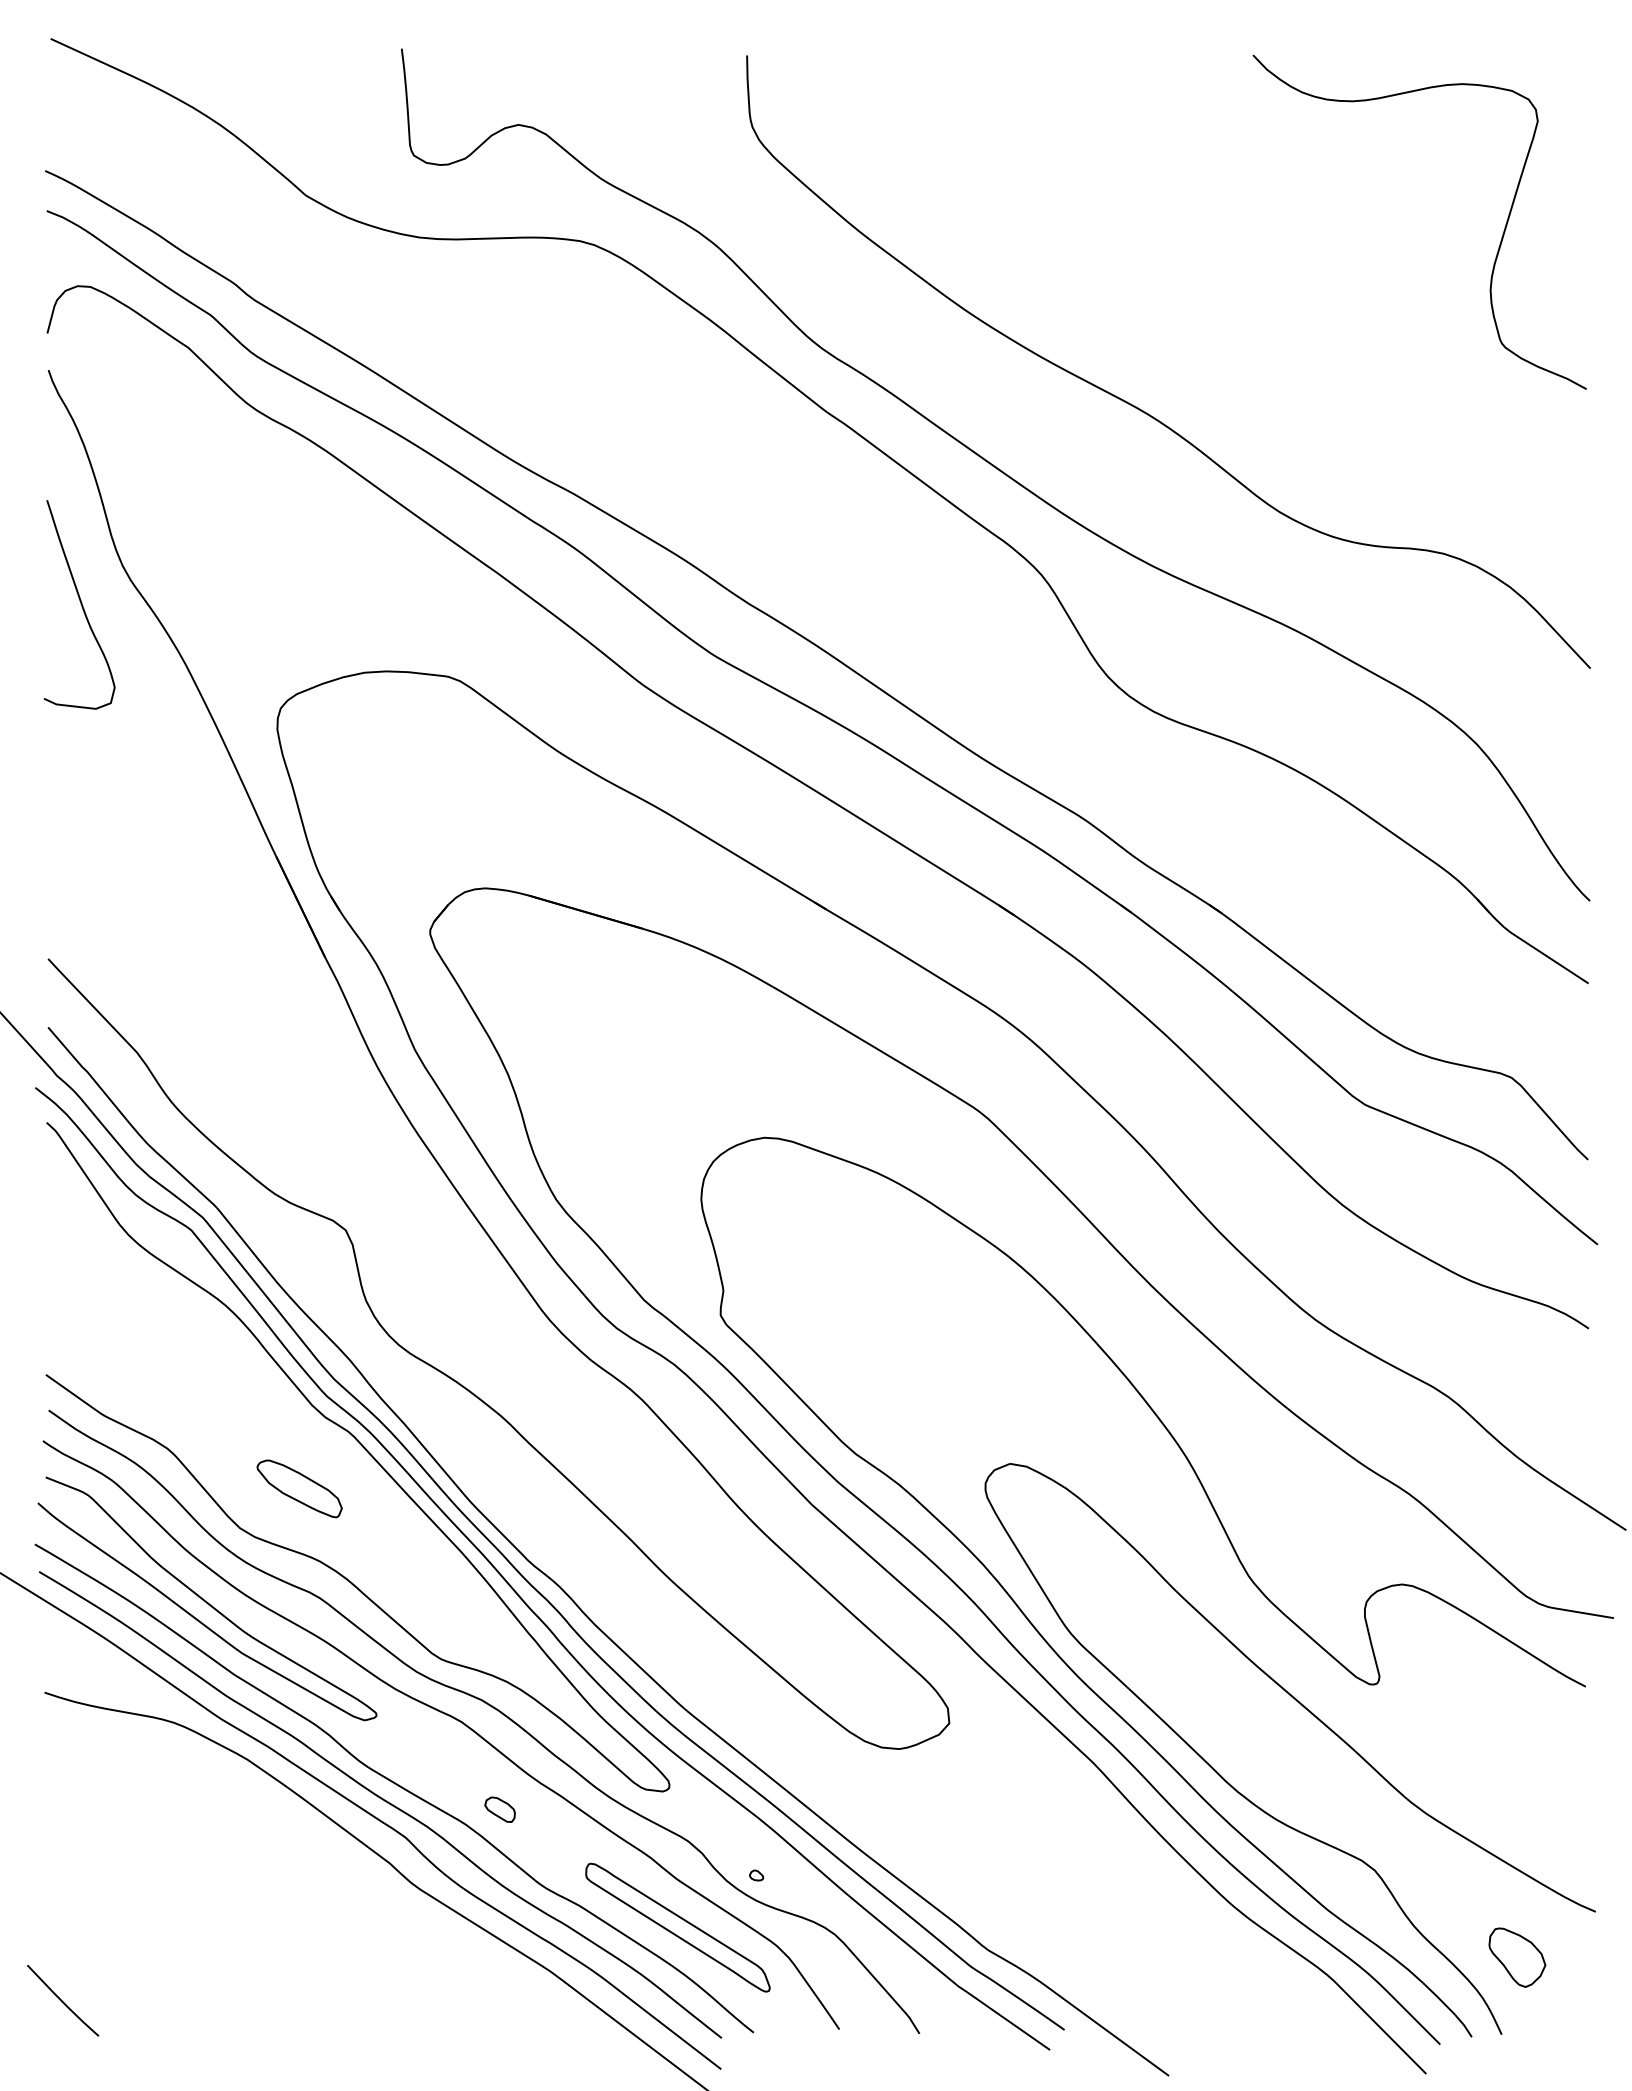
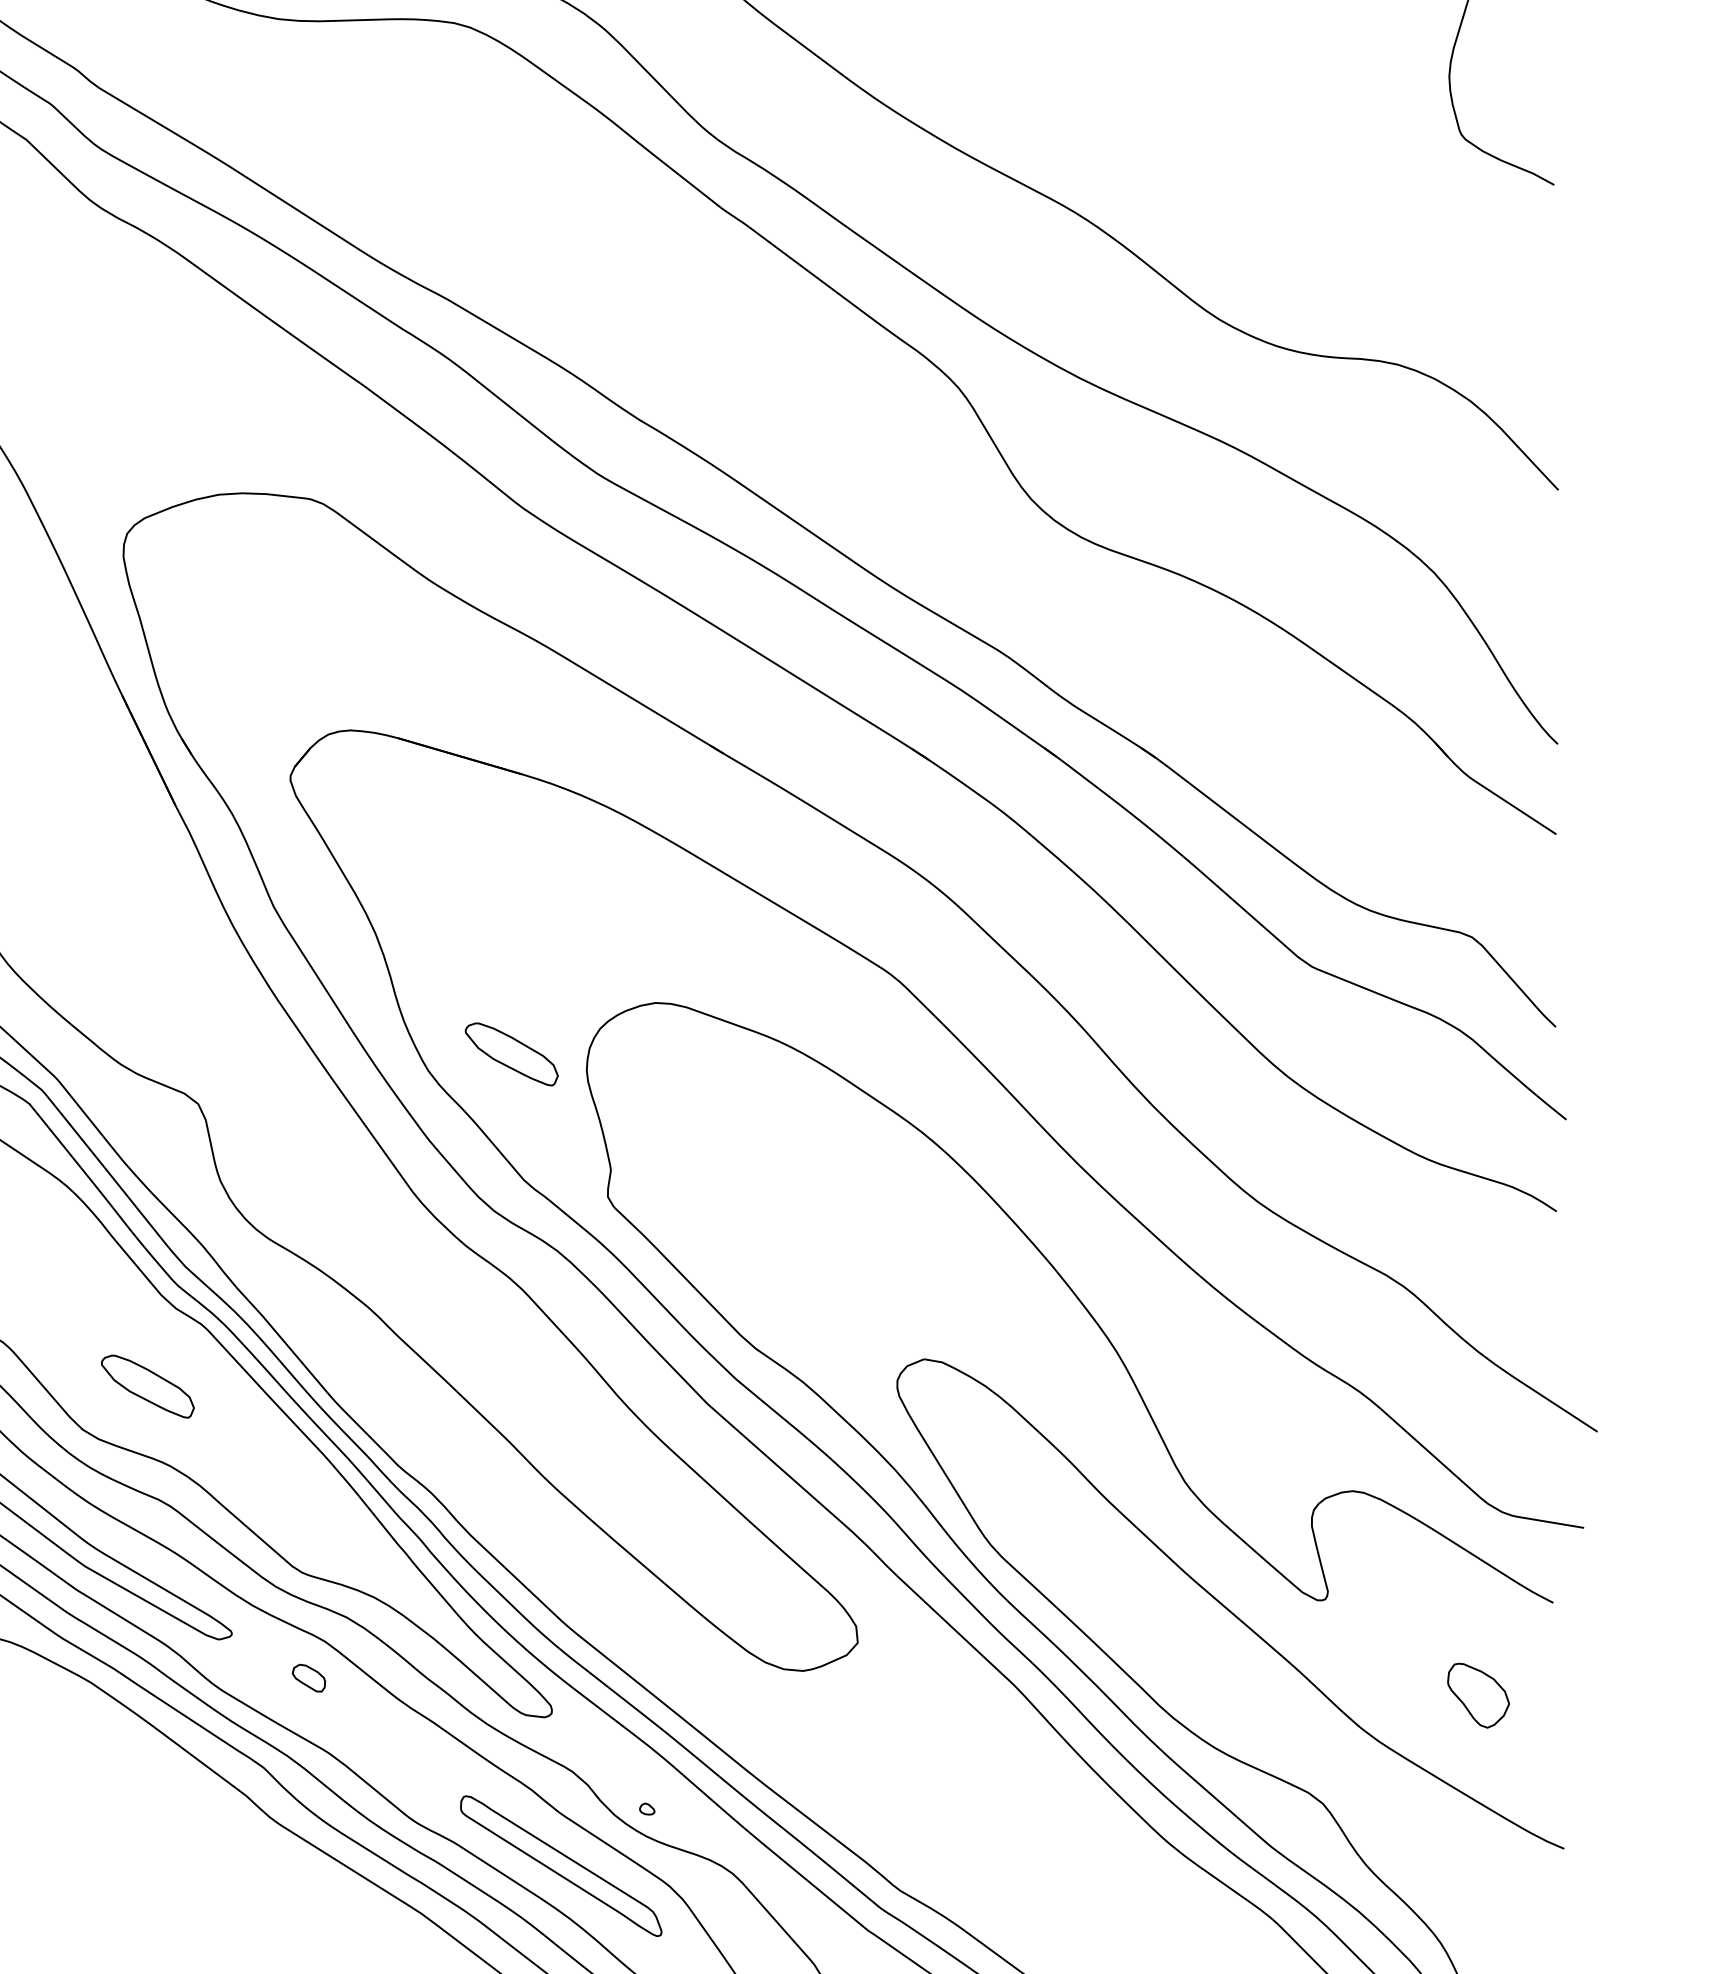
part: (632, 1184) -> (511, 1054), added
part: (499, 1809) -> (308, 1677), moved
part: (1517, 1957) -> (1478, 1695), moved

